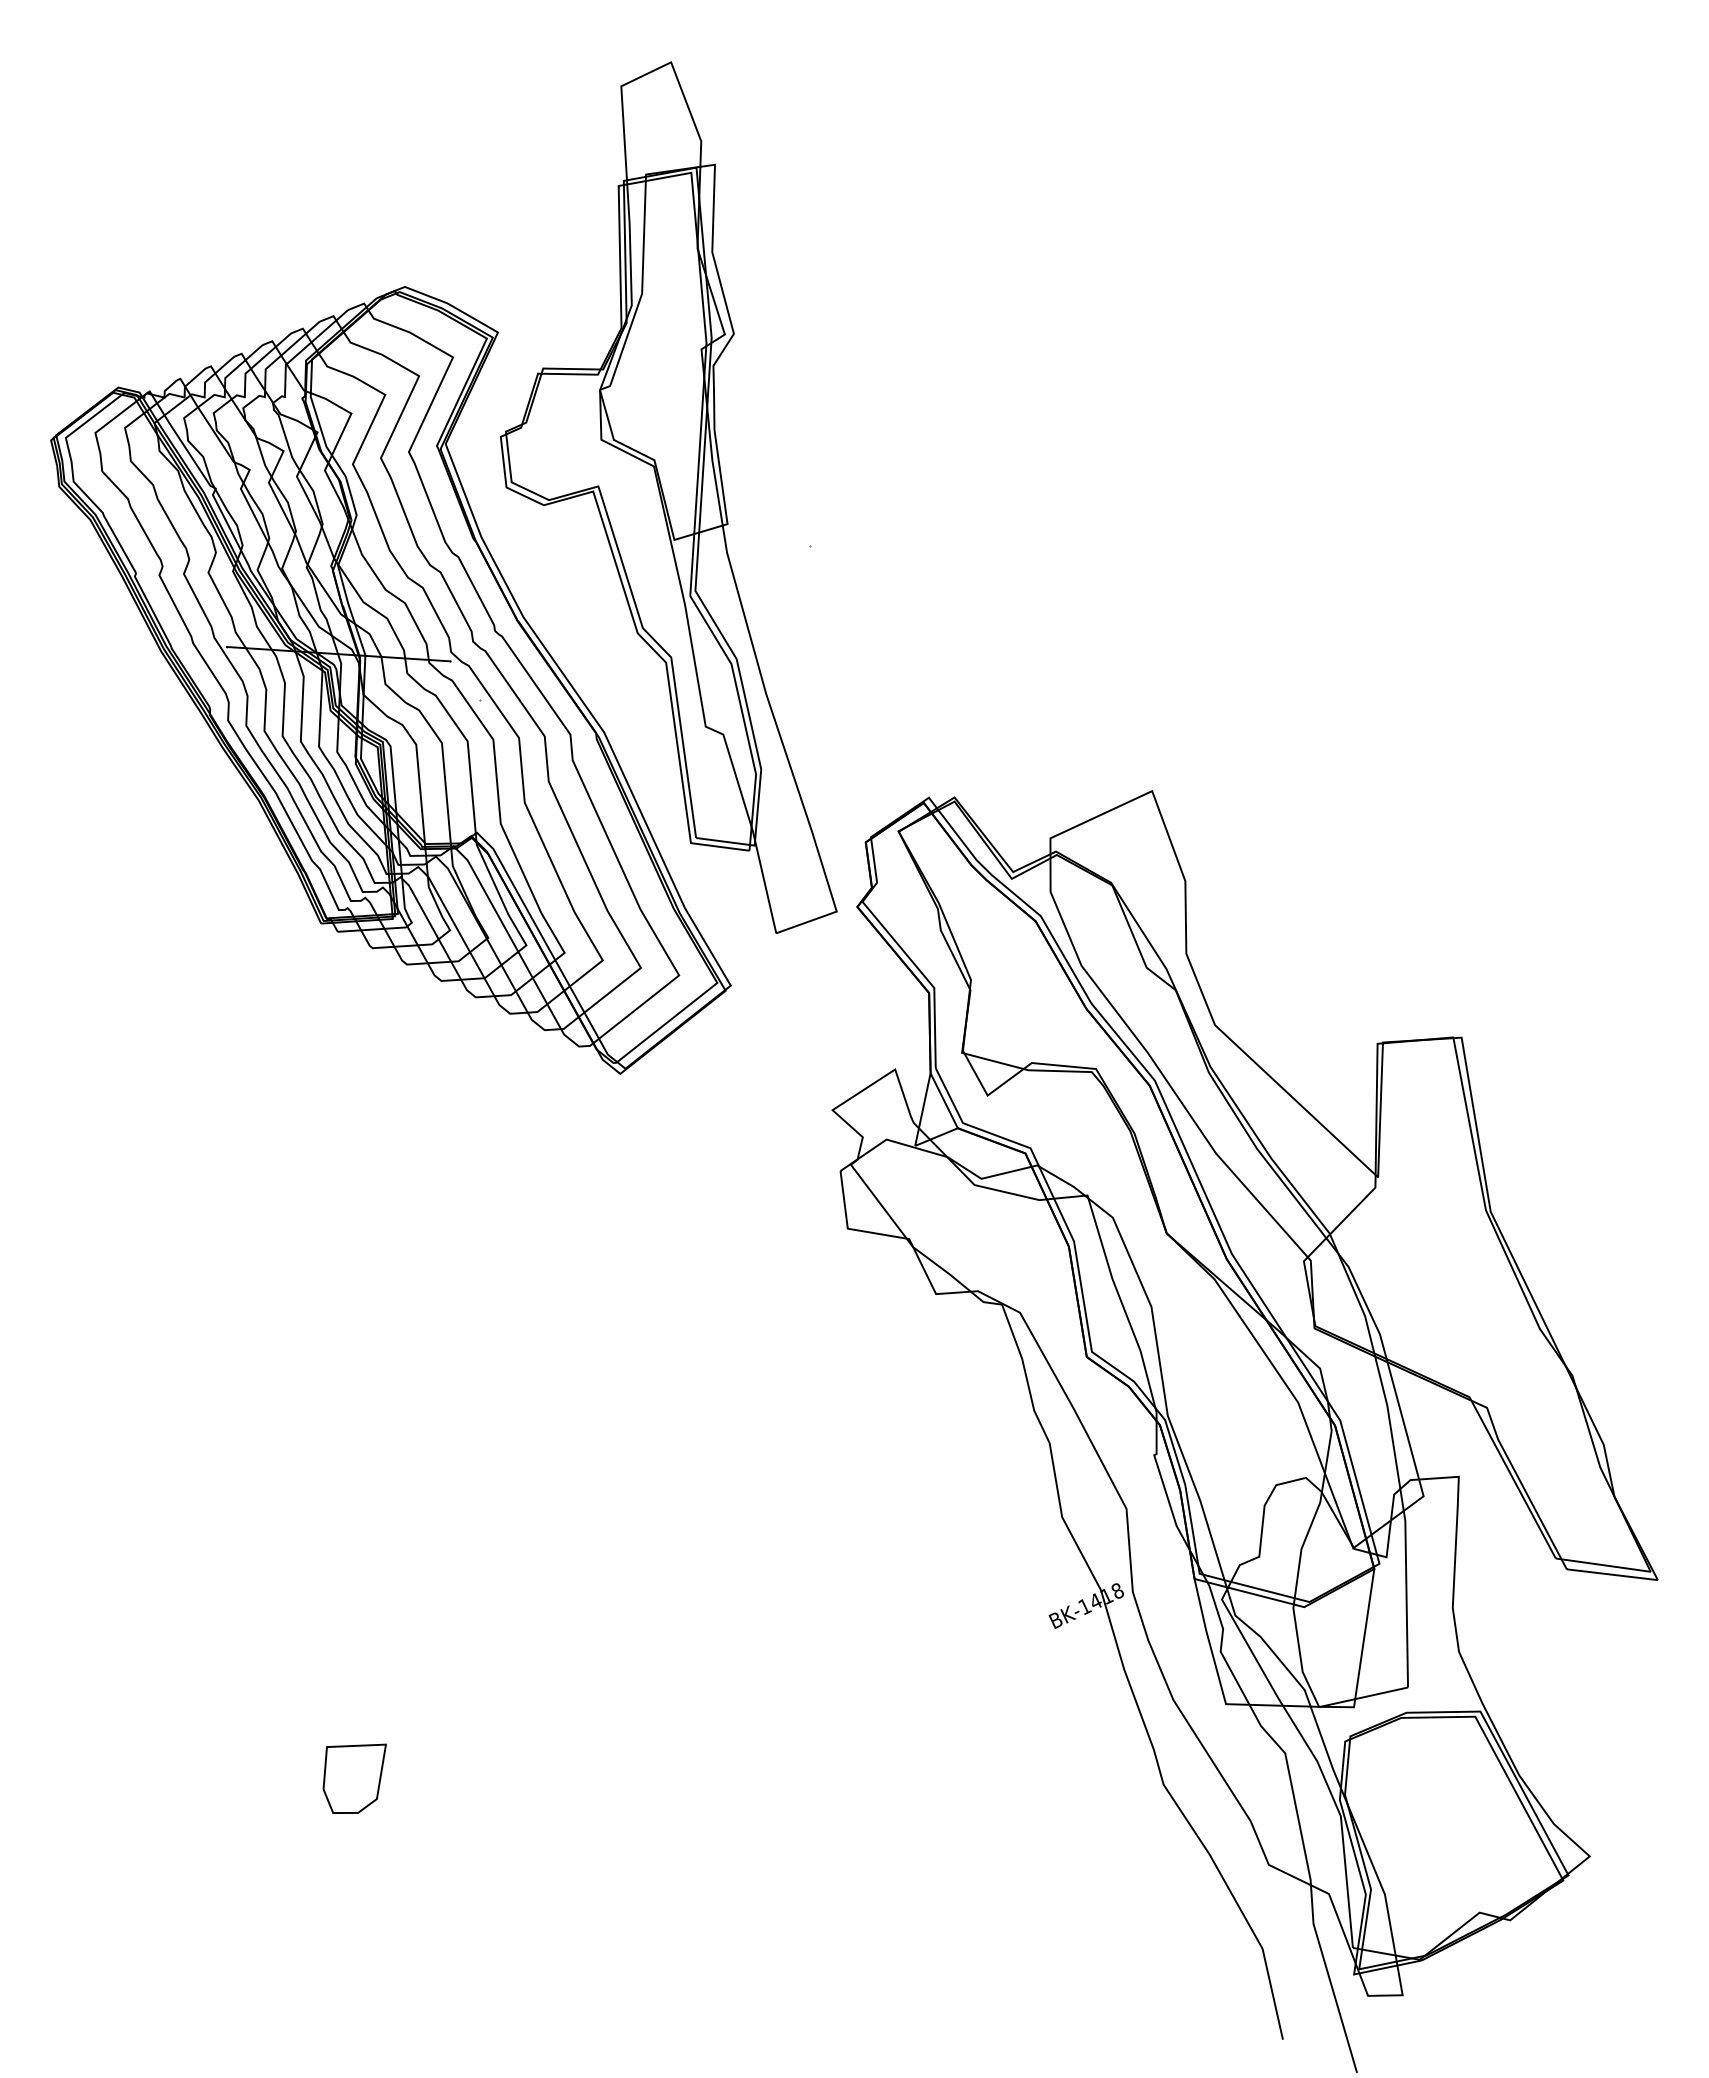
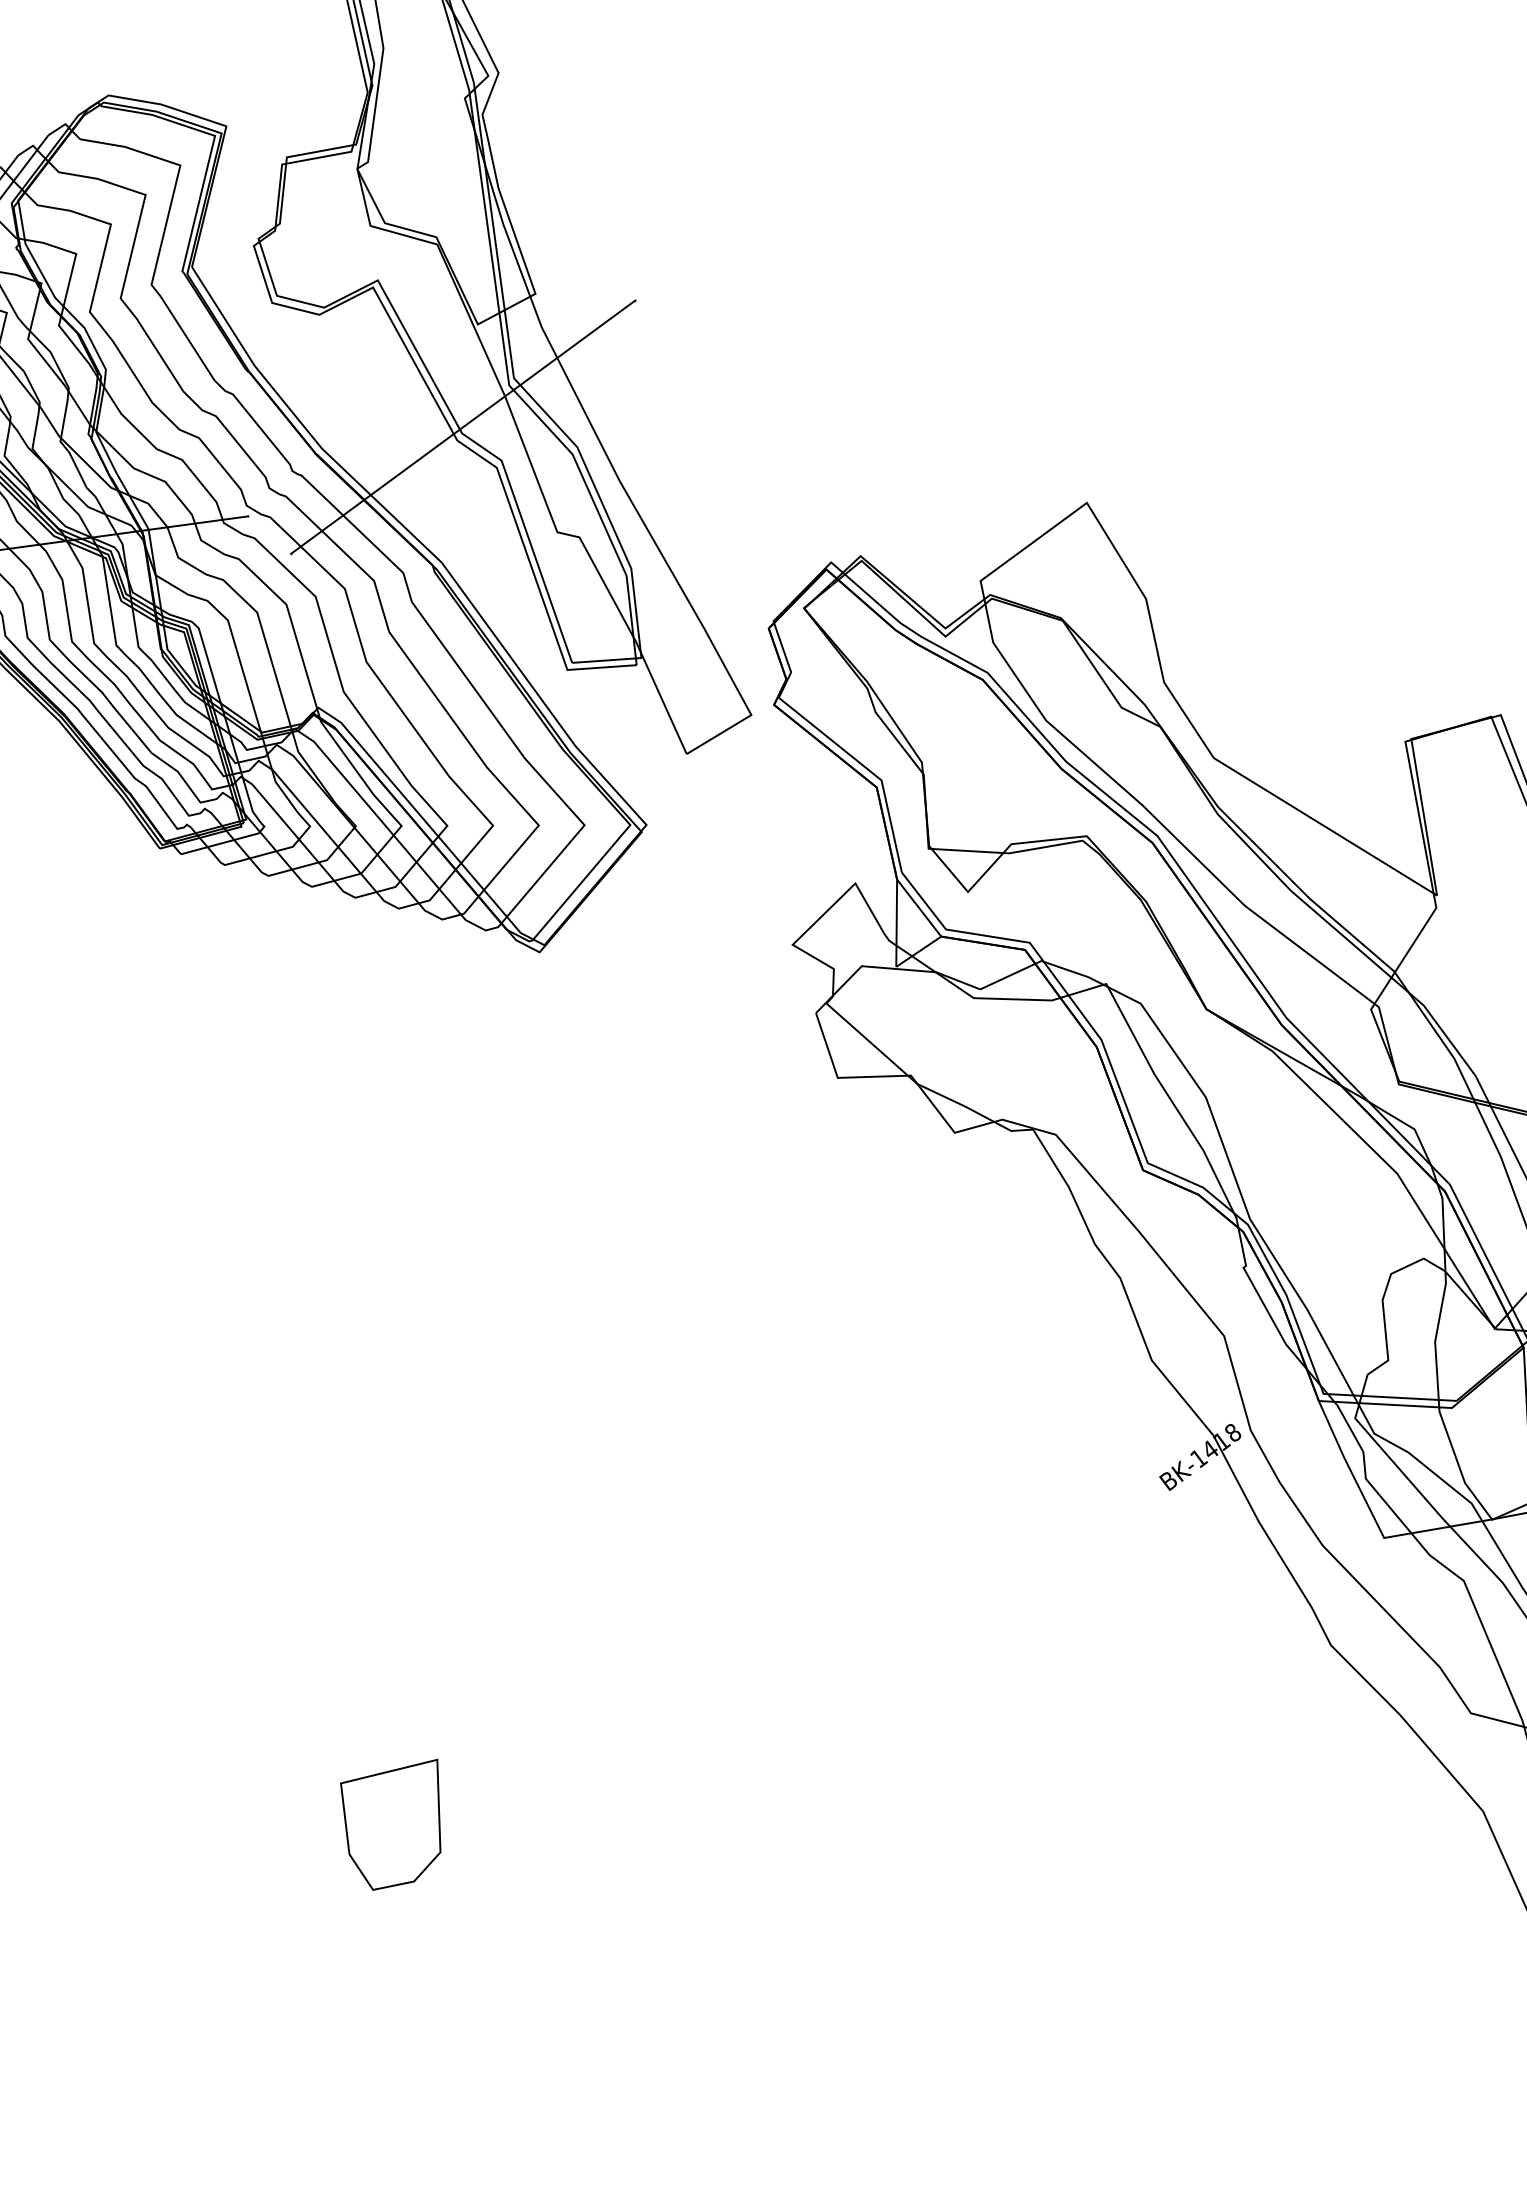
line: (644, 622) -> (462, 426), added
part: (354, 1778) -> (397, 1826), size x1.43

